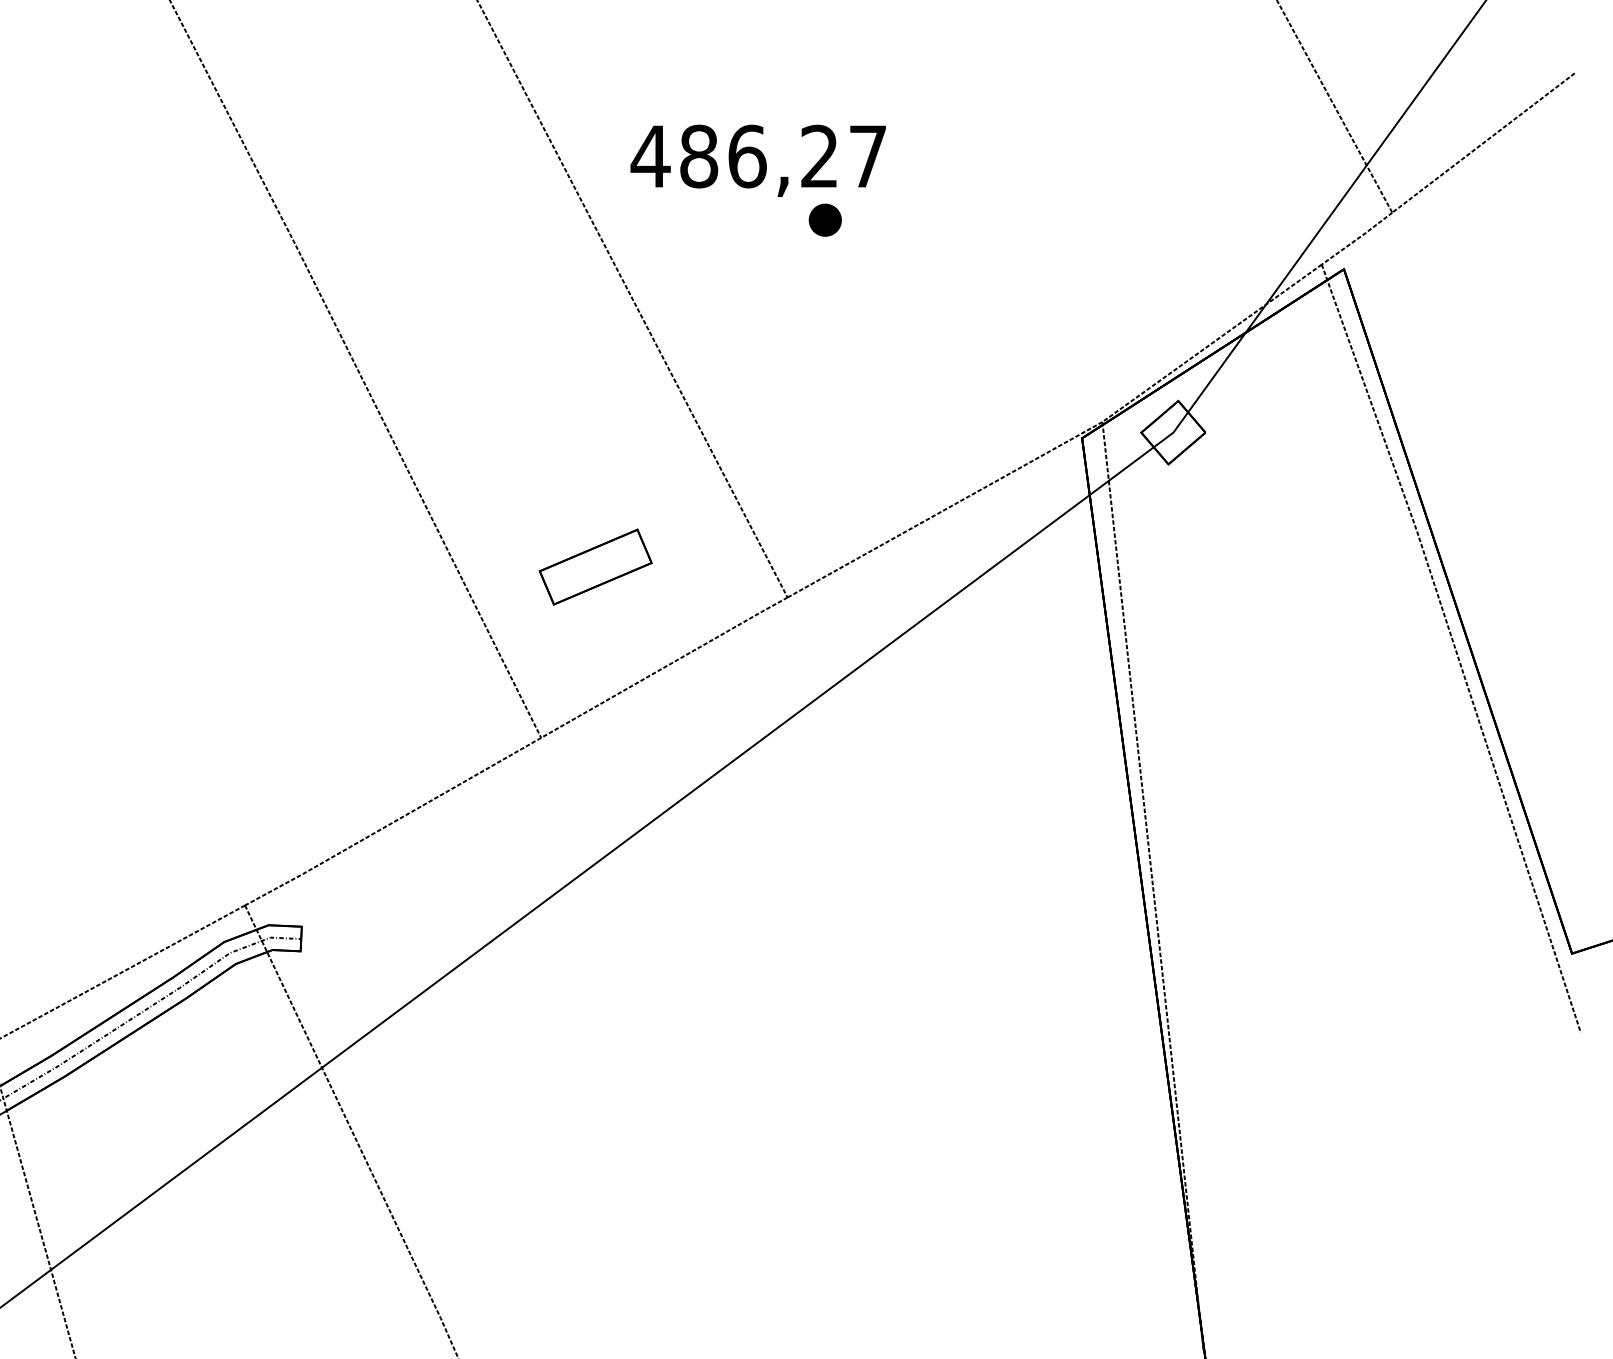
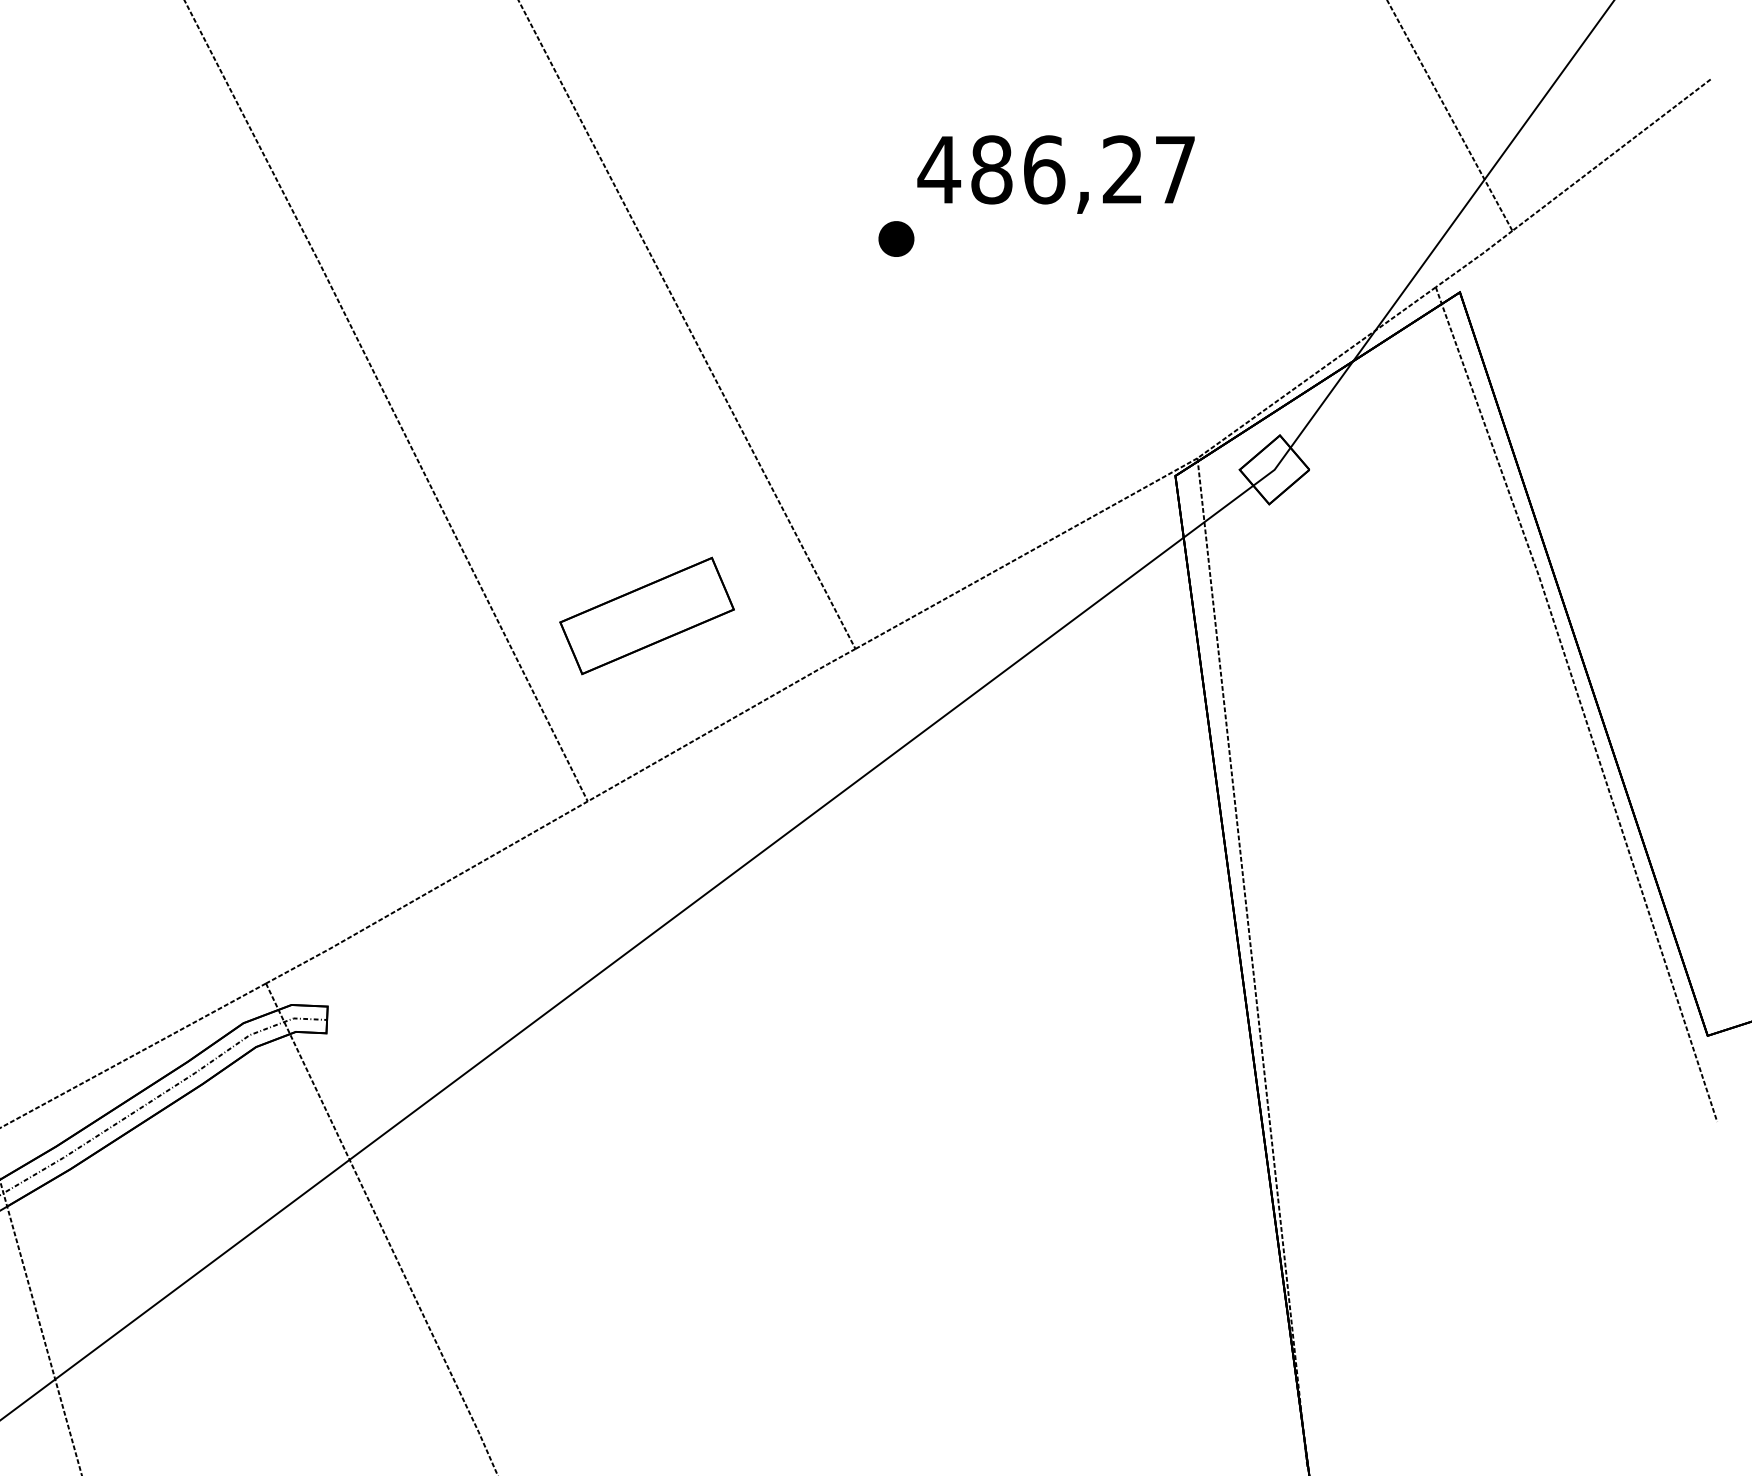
text: (757, 160) -> (1055, 174), moved
part: (595, 566) -> (646, 615), size x1.43

